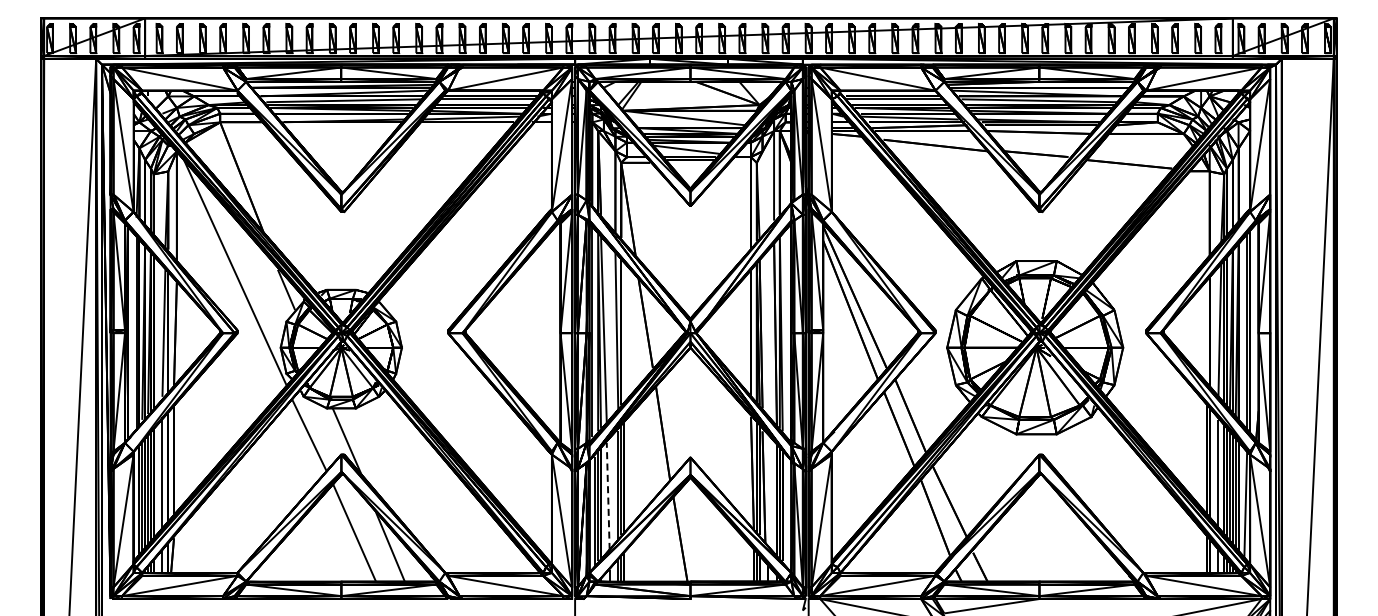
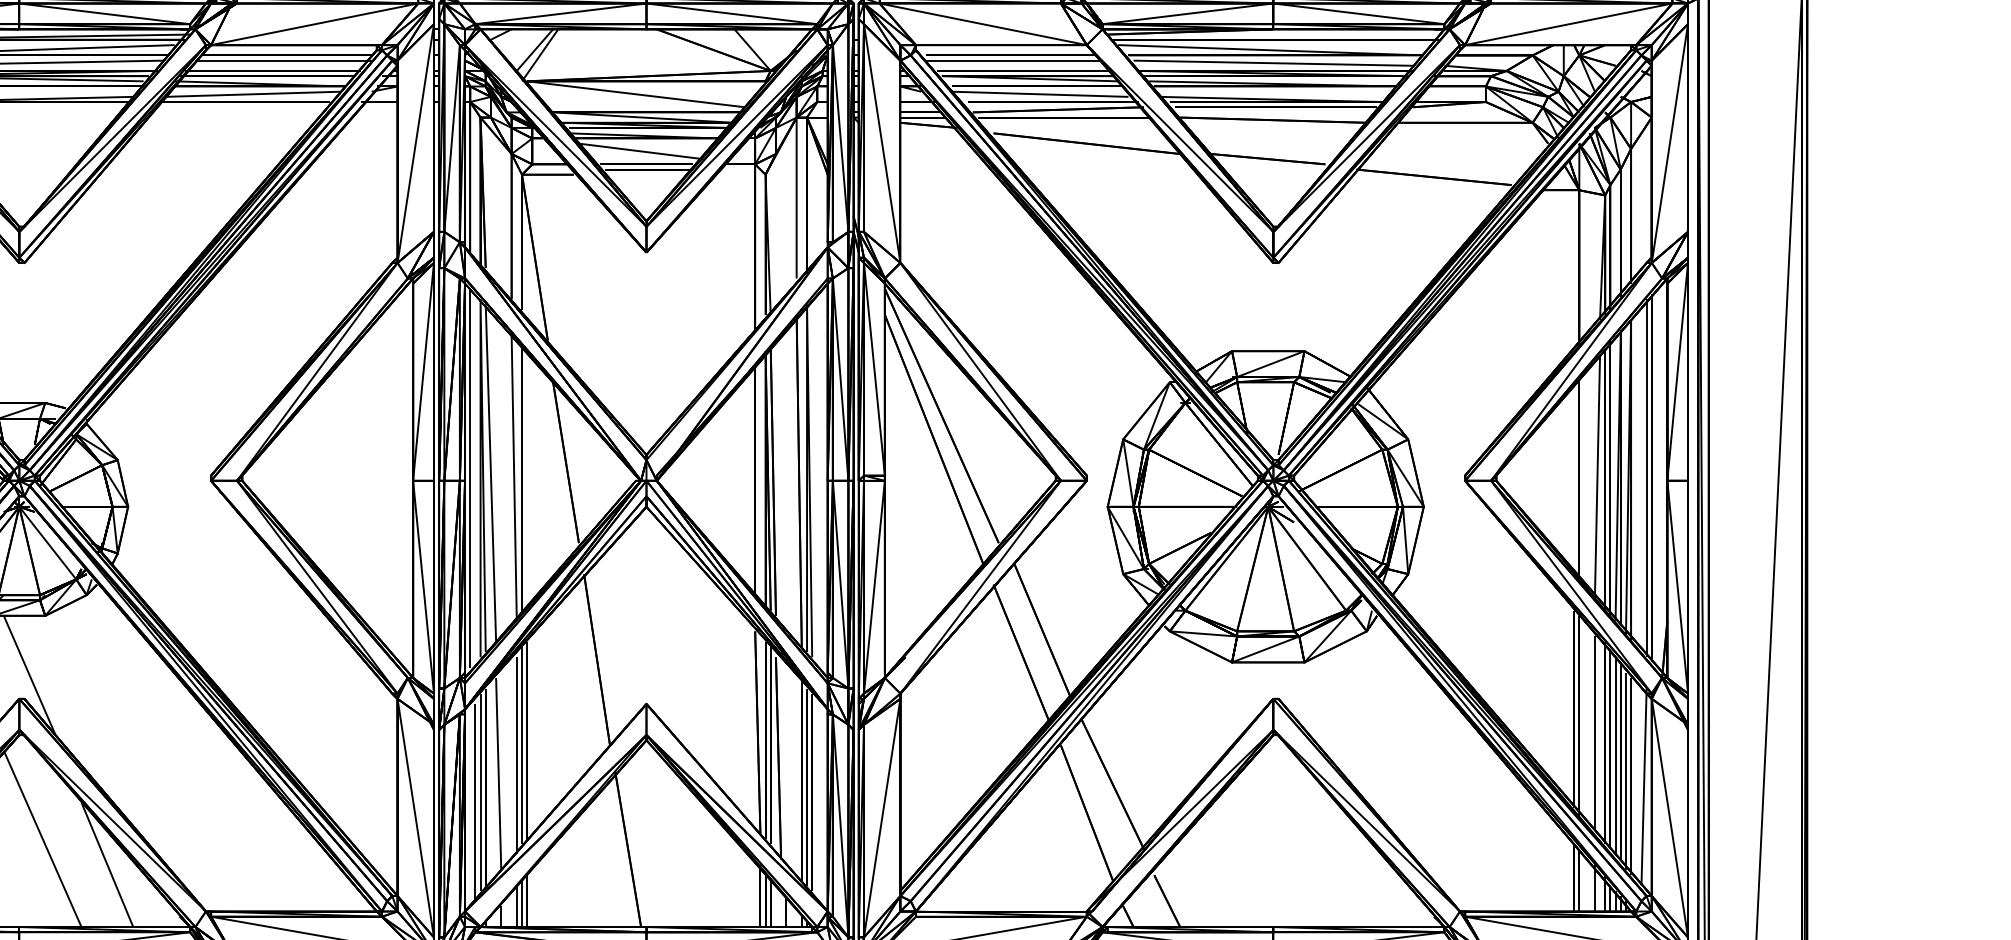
line: (608, 496) -> (499, 774), dashed -> solid

